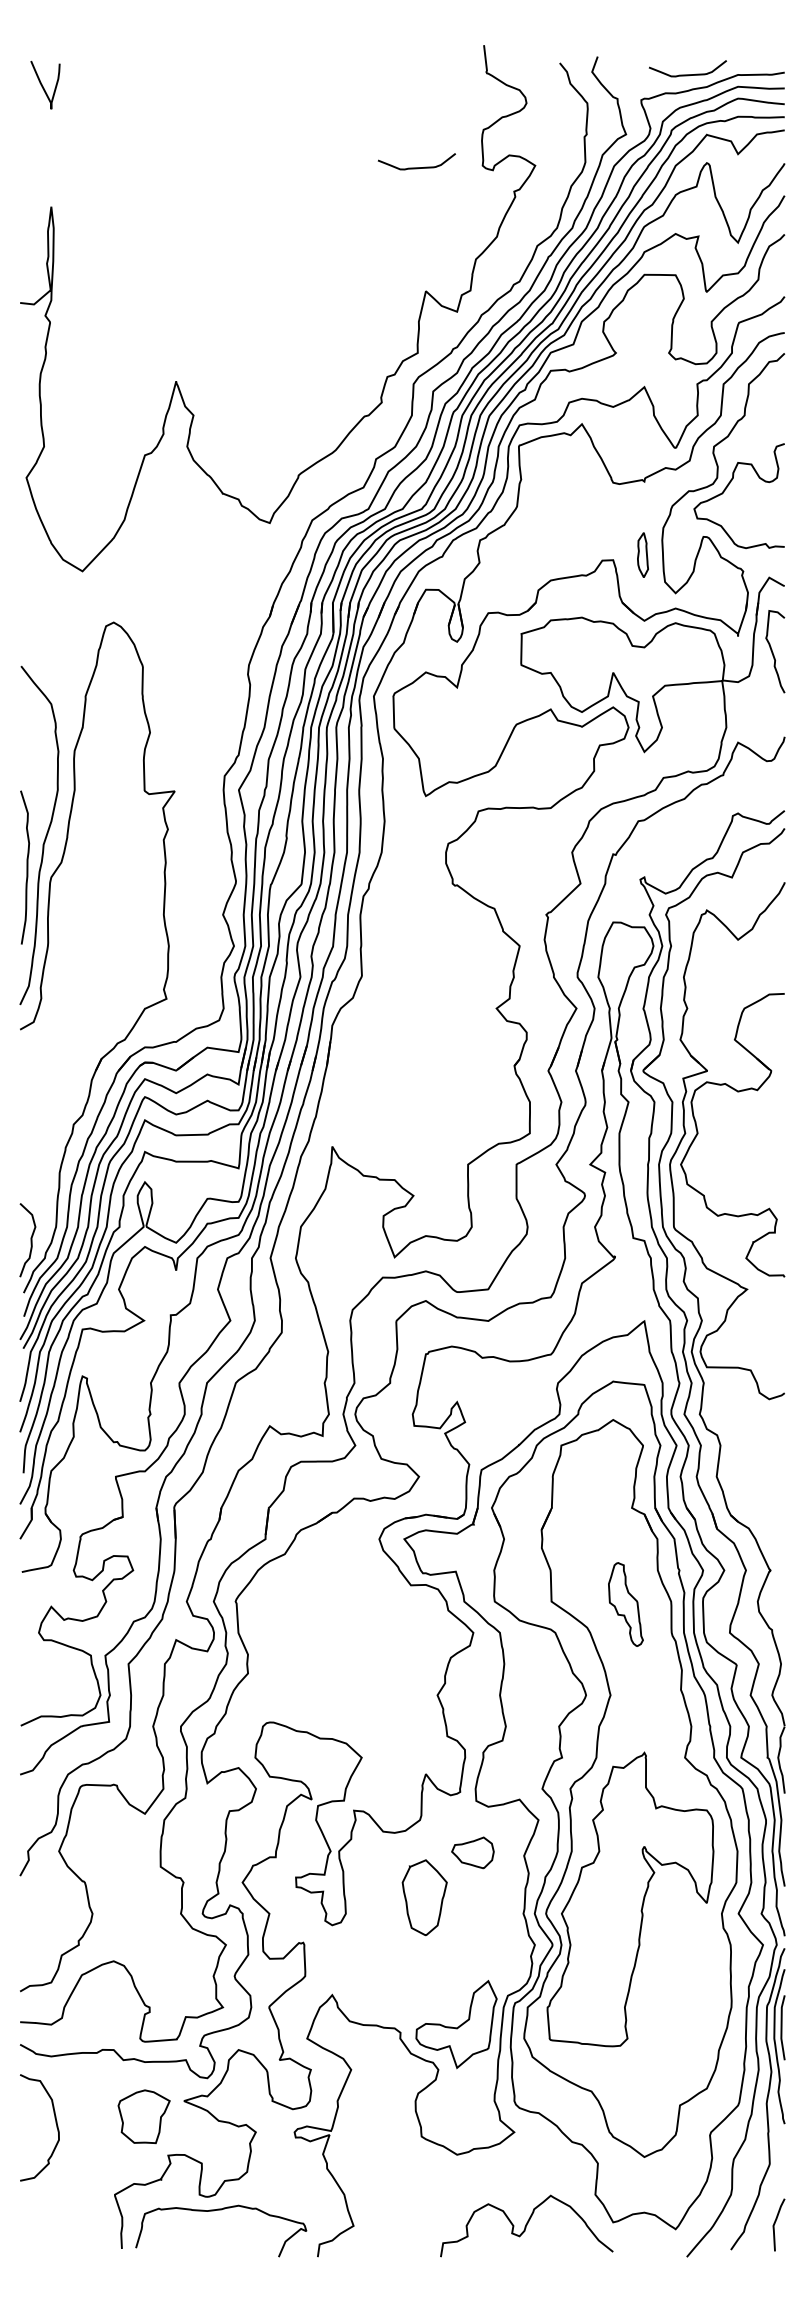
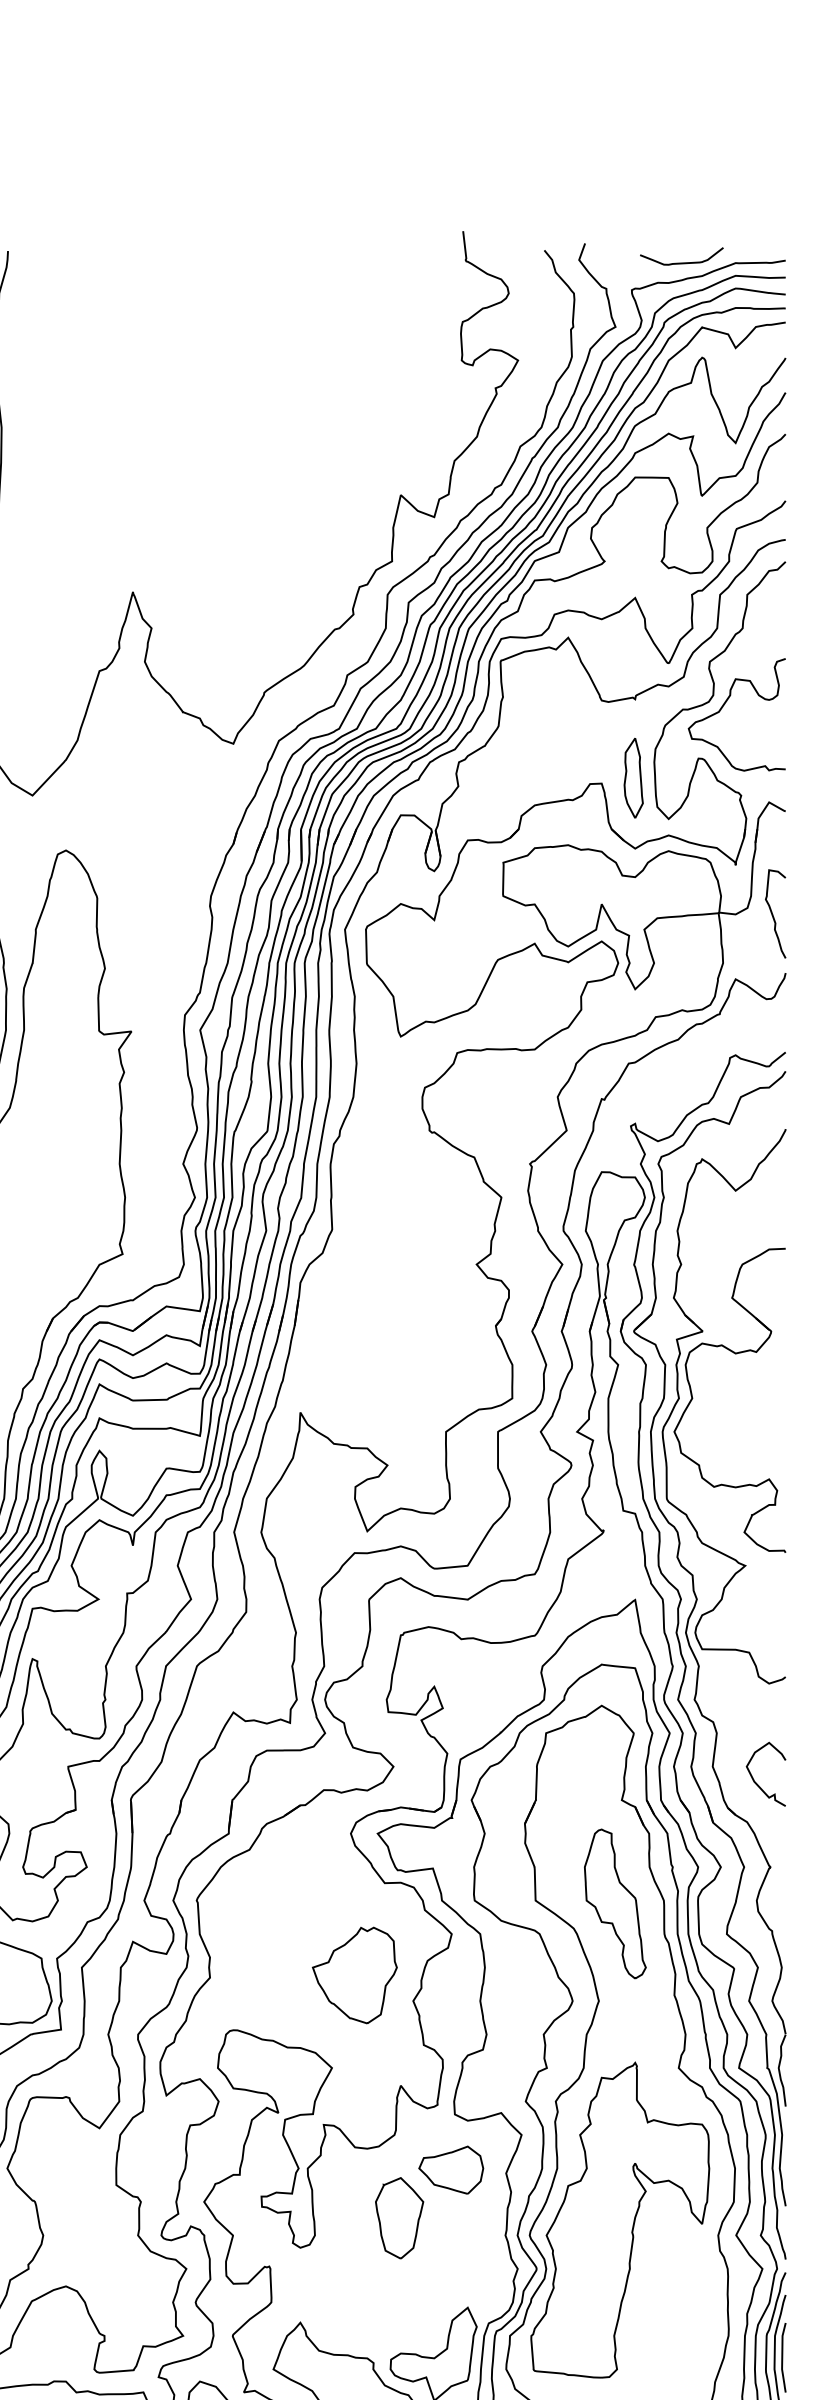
curve: (416, 167) -> (390, 362), removed
part: (642, 554) -> (633, 777), size x1.67
curve: (773, 652) -> (773, 914), moved
curve: (757, 1491) -> (756, 1782), added
part: (625, 1604) -> (614, 1903), size x1.67
part: (383, 1671) -> (355, 1975), added
part: (472, 1852) -> (450, 2169), size x1.43

